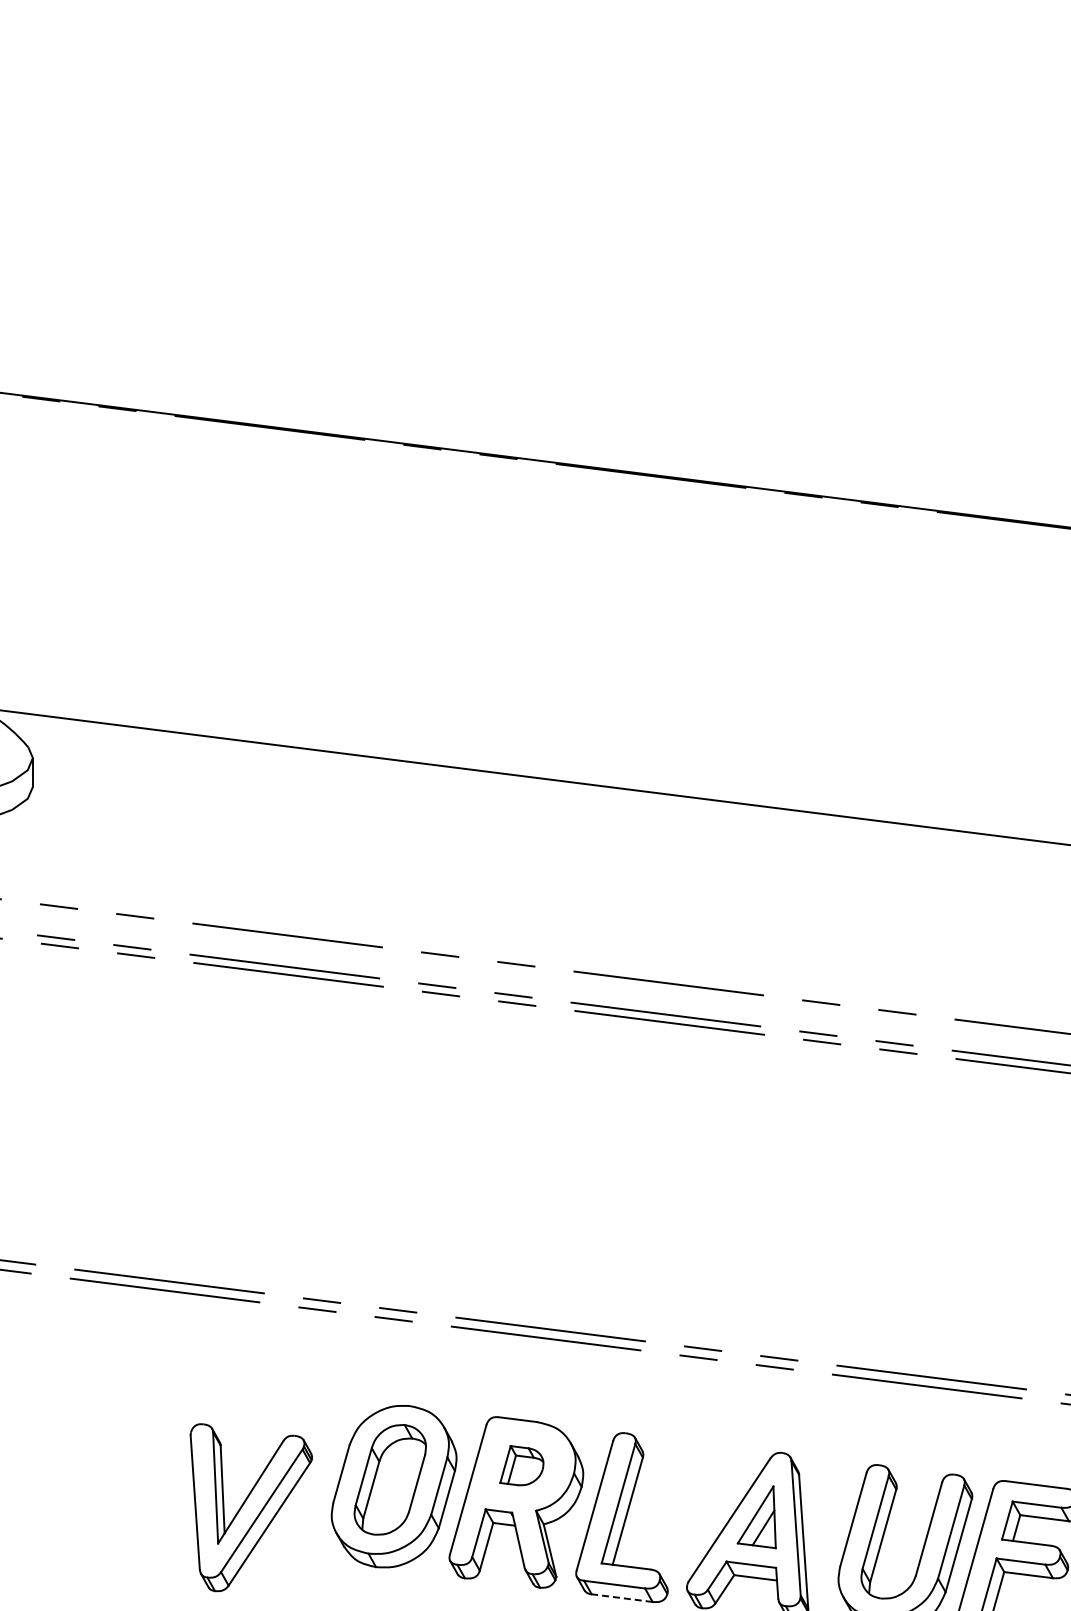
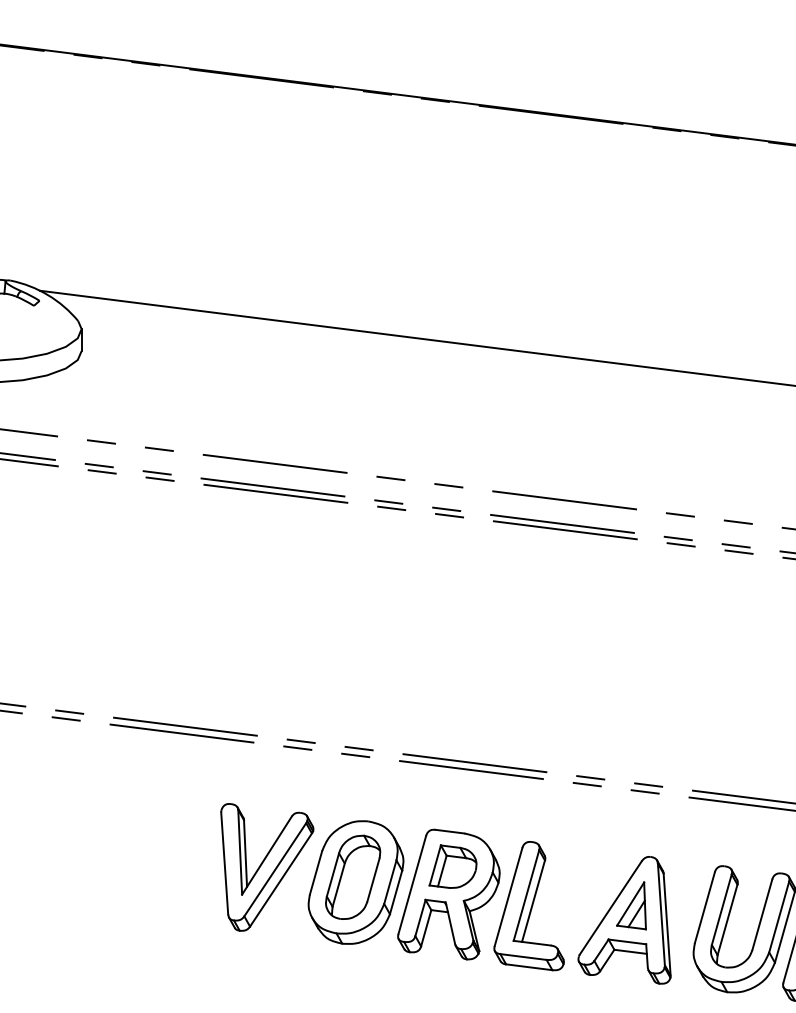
part: (521, 1465) -> (452, 866), size x1.43
part: (250, 1507) -> (266, 867), moved
line: (622, 1598) -> (529, 967), dashed -> solid

